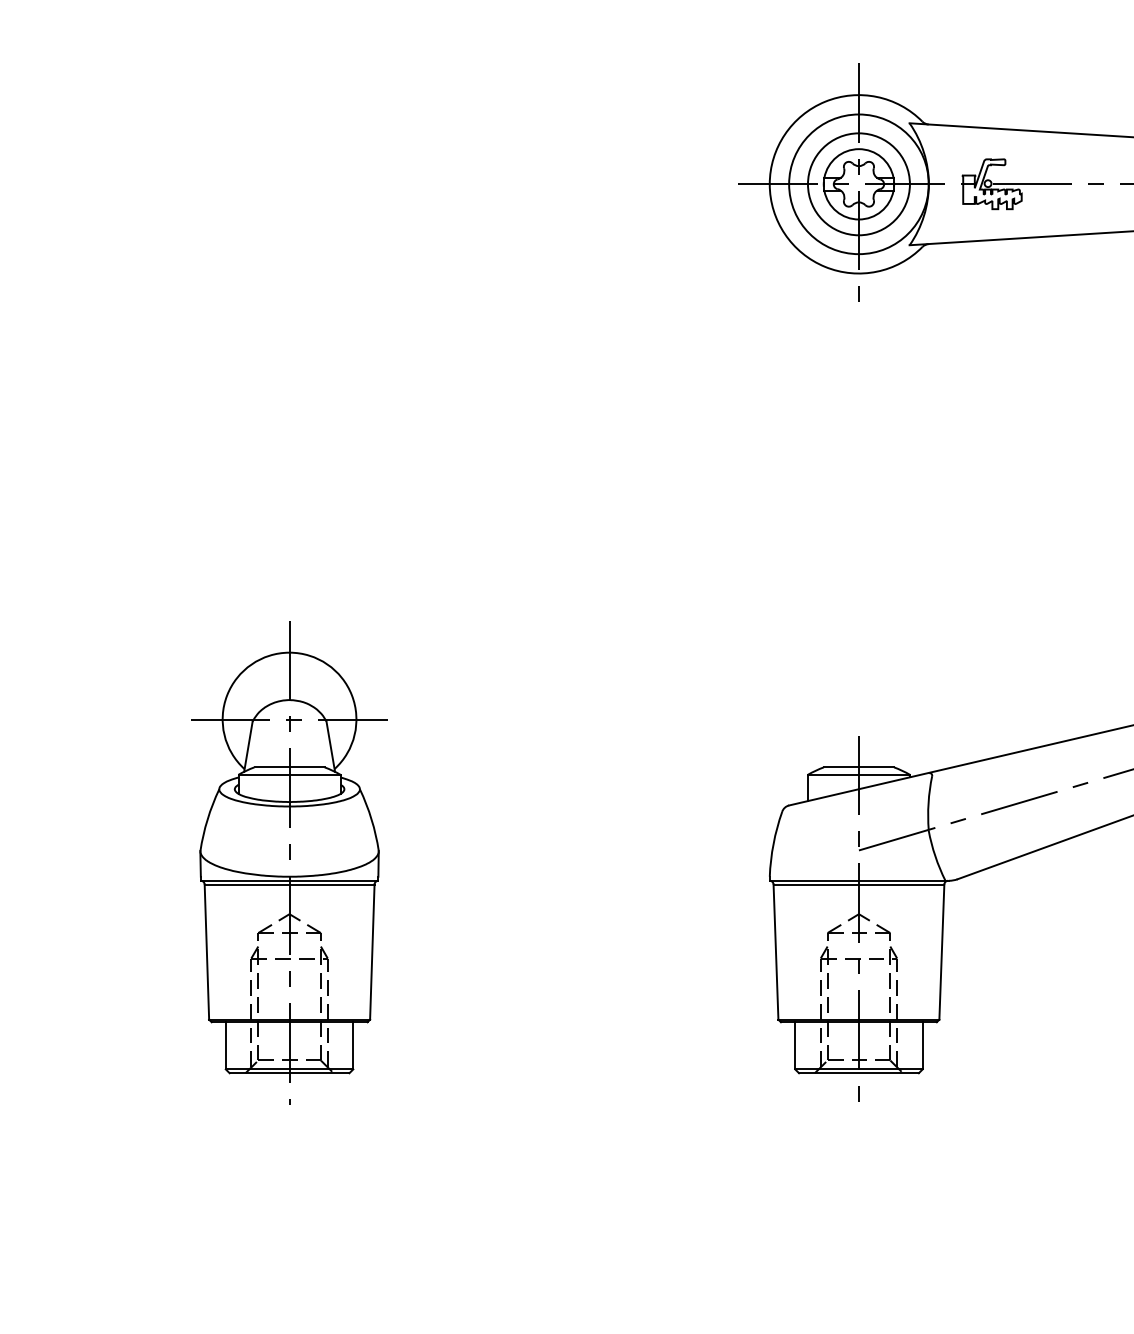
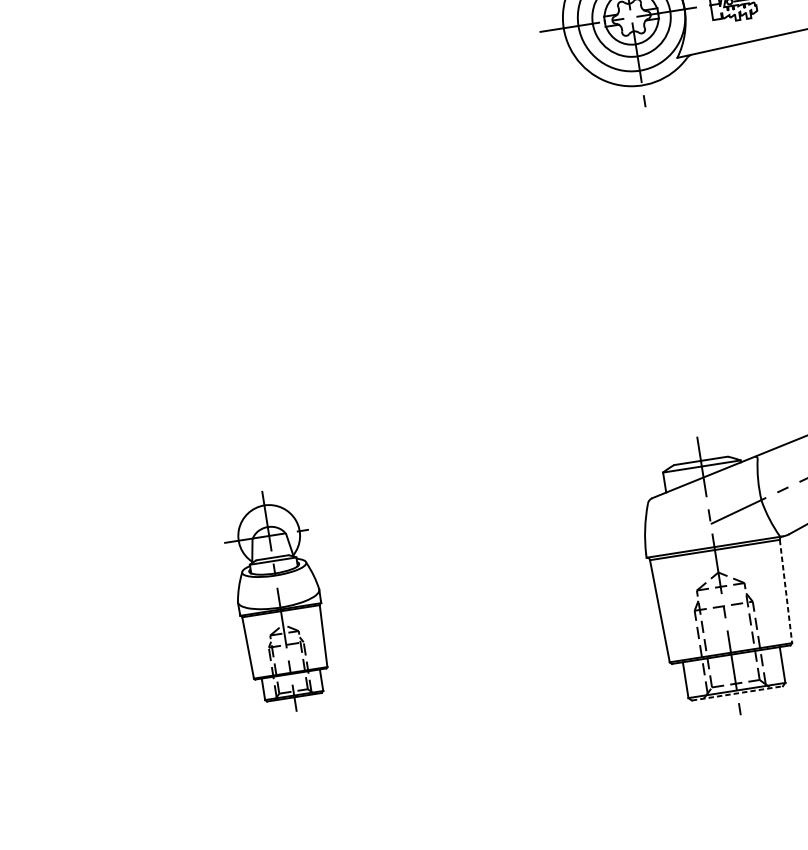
part: (289, 862) -> (279, 600), size x0.6
line: (941, 952) -> (785, 591), solid -> dashed
line: (858, 1073) -> (737, 693), solid -> dashed

